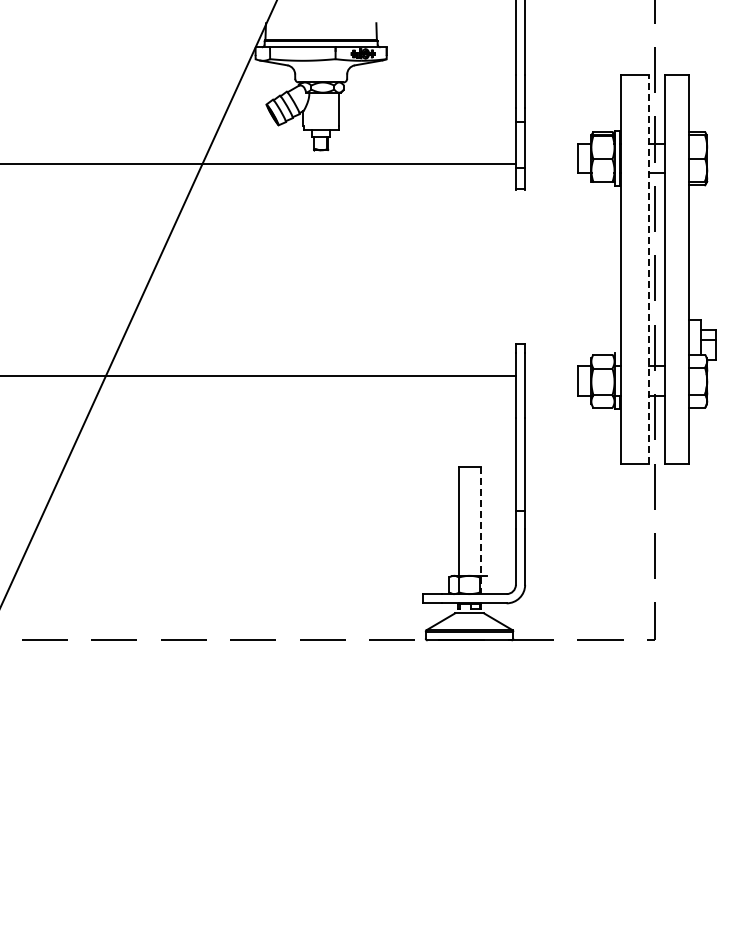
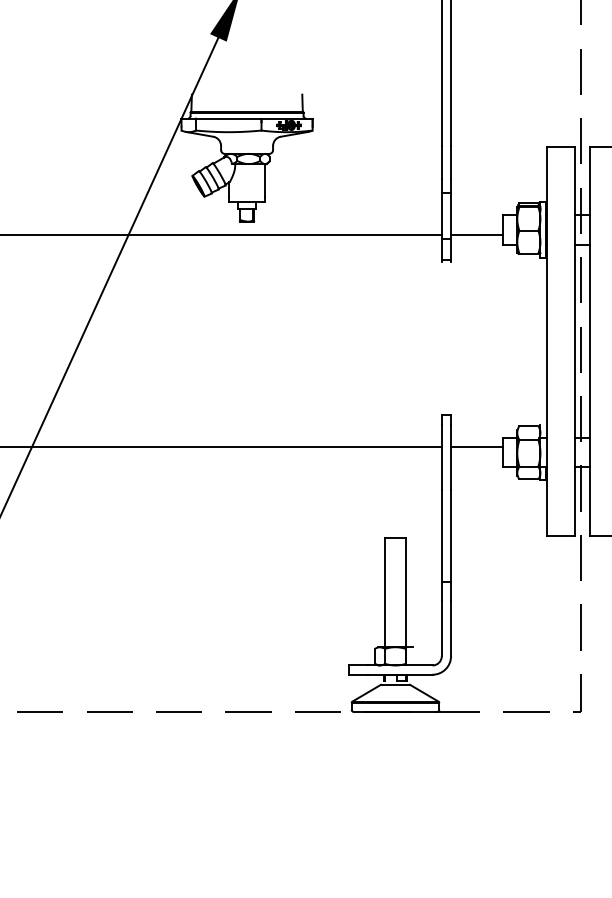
line: (551, 164) -> (477, 235), added
line: (649, 269) -> (575, 340), dashed -> solid
line: (551, 375) -> (477, 446), added
line: (480, 530) -> (406, 601), dashed -> solid

